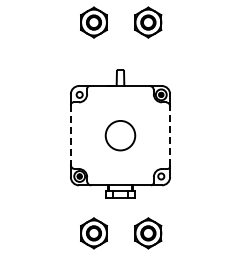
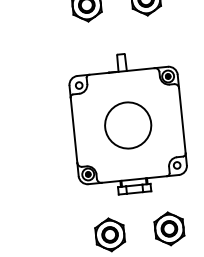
line: (70, 135) -> (73, 130), dashed -> solid
circle: (120, 135) -> (128, 125), size x1.43
line: (170, 136) -> (182, 120), dashed -> solid

